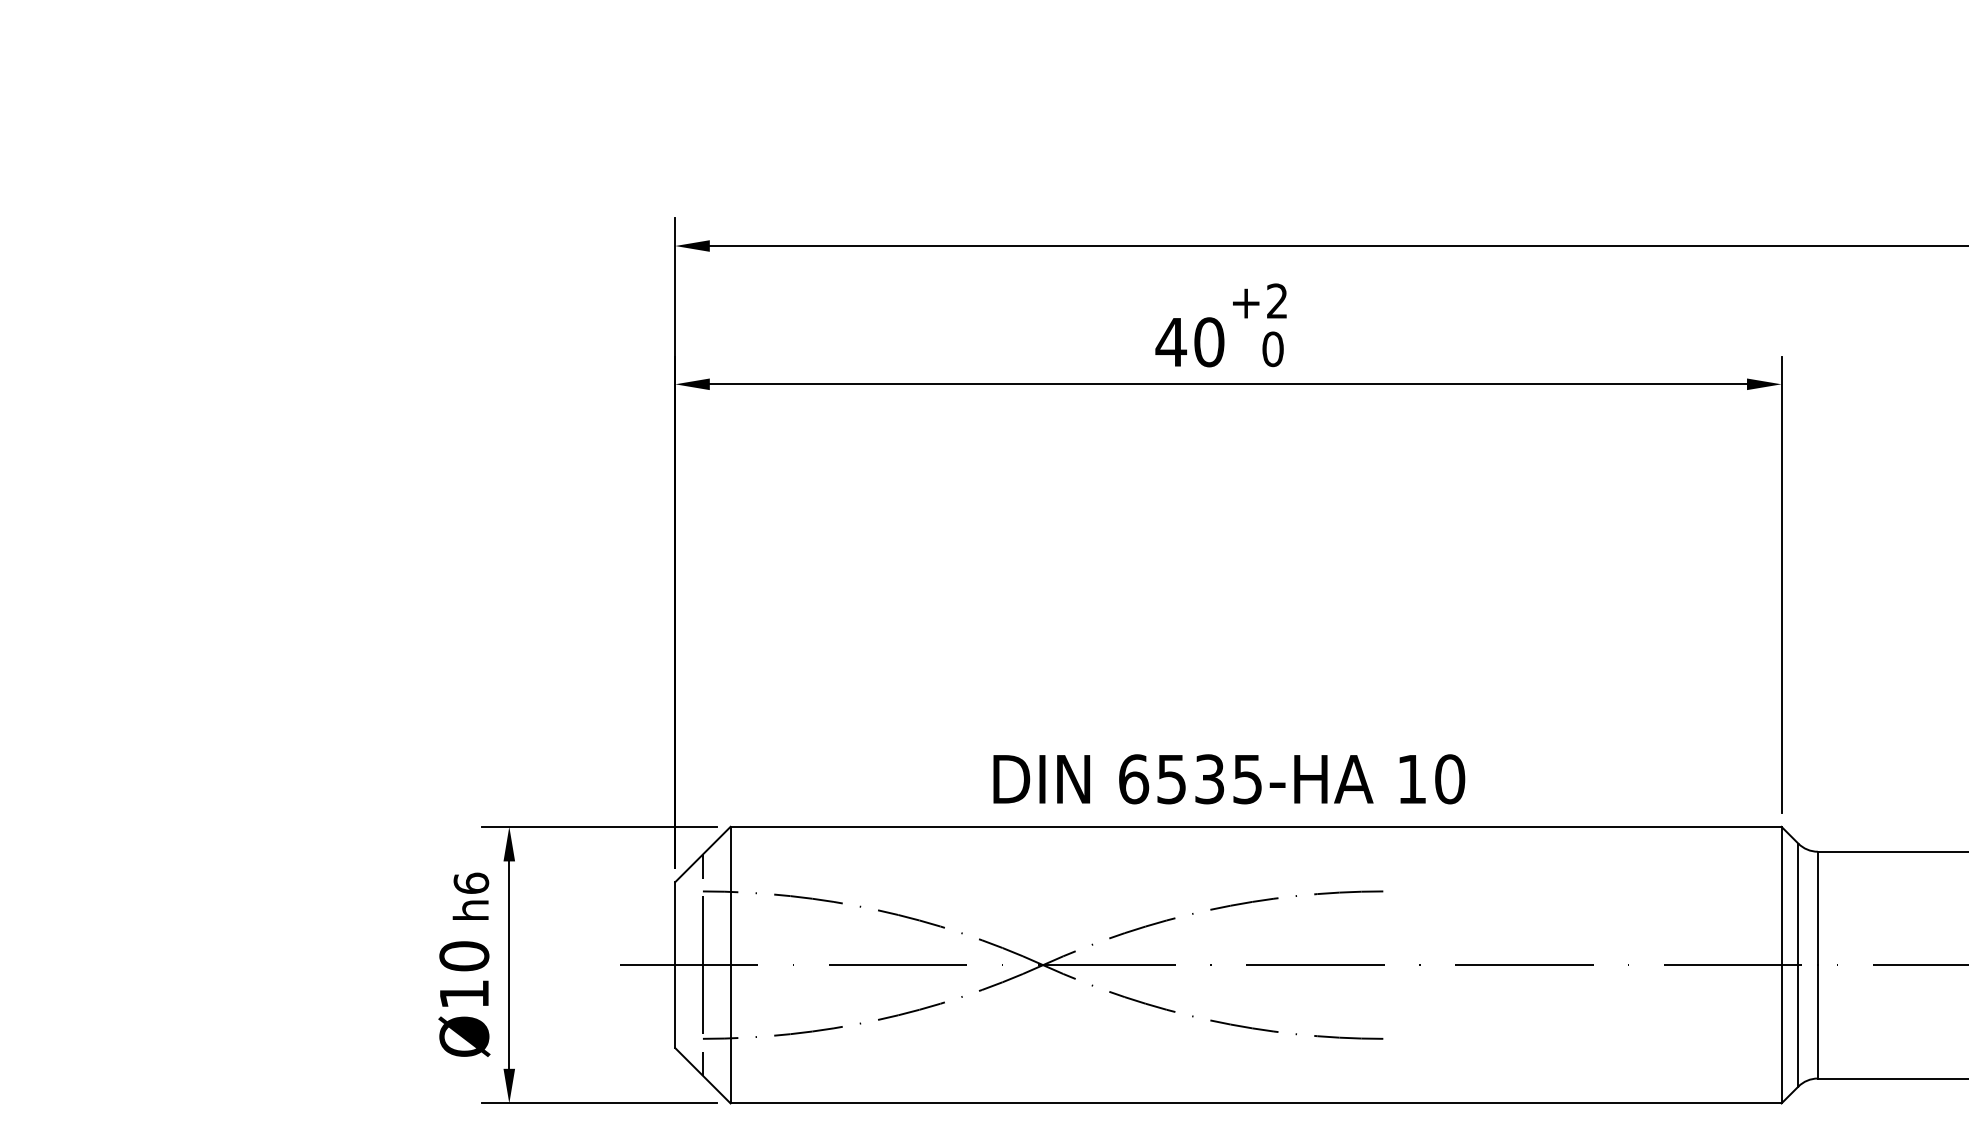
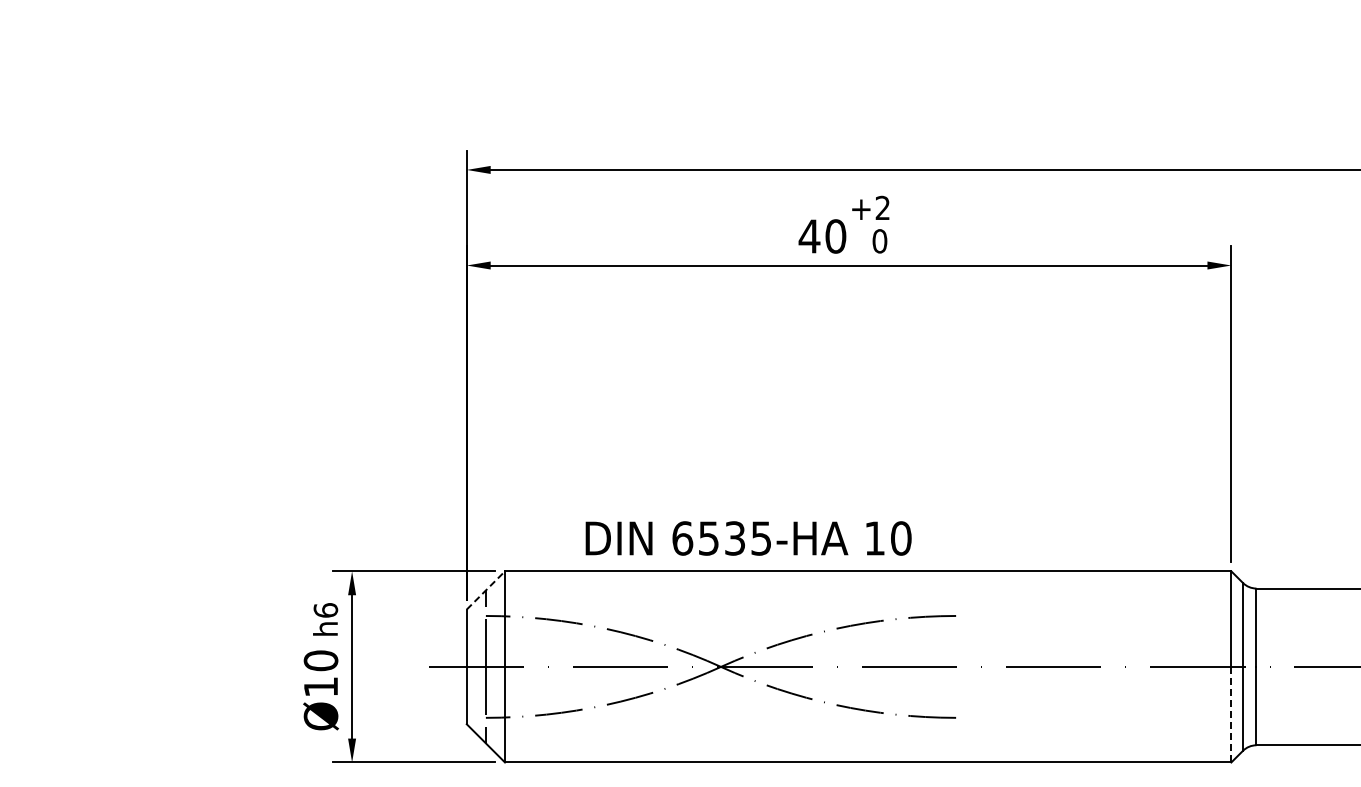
text: (1229, 779) -> (748, 538), moved
line: (703, 854) -> (486, 590), solid -> dashed
line: (1781, 1033) -> (1231, 714), solid -> dashed

